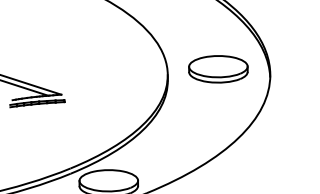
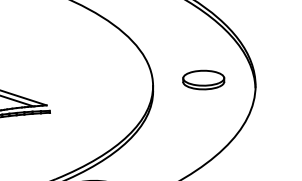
part: (218, 69) -> (203, 80), size x0.7

